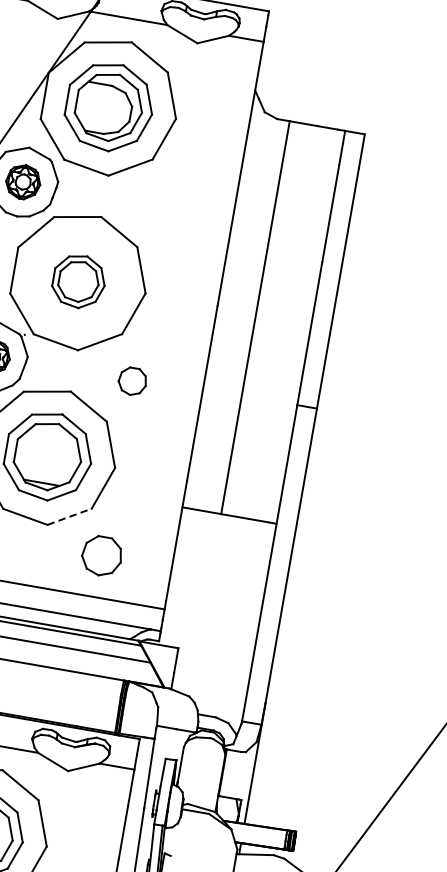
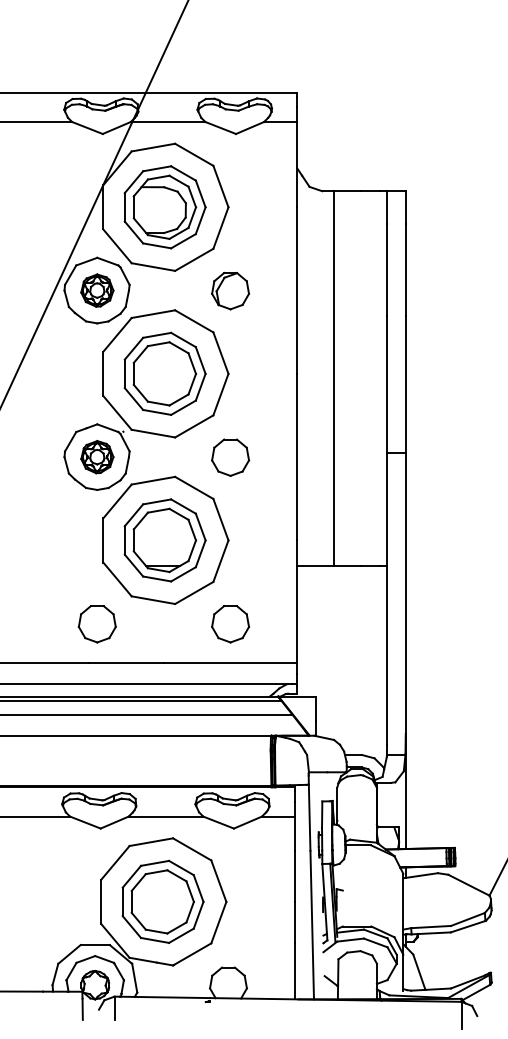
part: (162, 207) -> (230, 291), added
part: (78, 281) -> (164, 373), size x1.67
part: (132, 381) -> (230, 457), size x1.43
line: (69, 516) -> (194, 592), dashed -> solid

